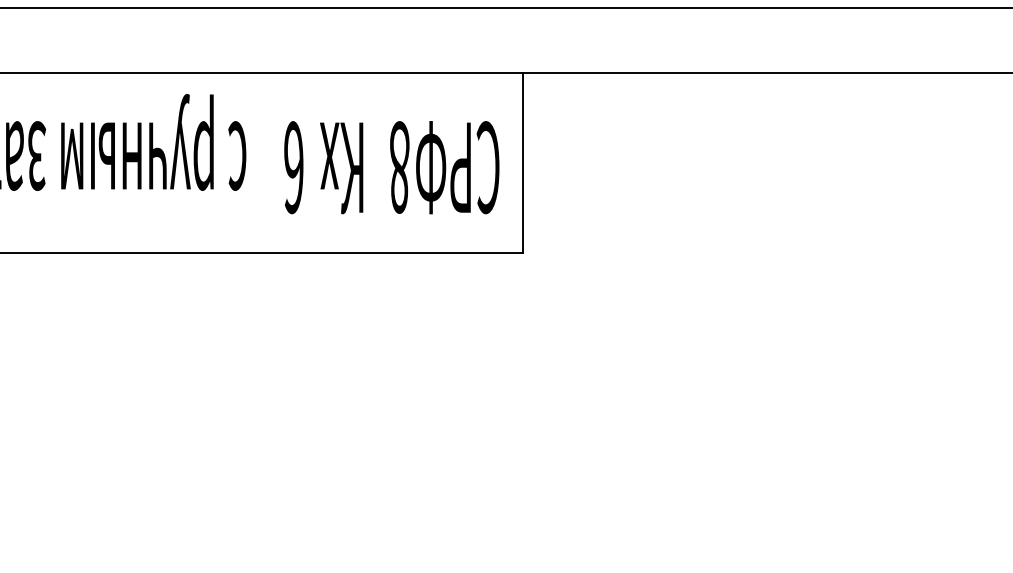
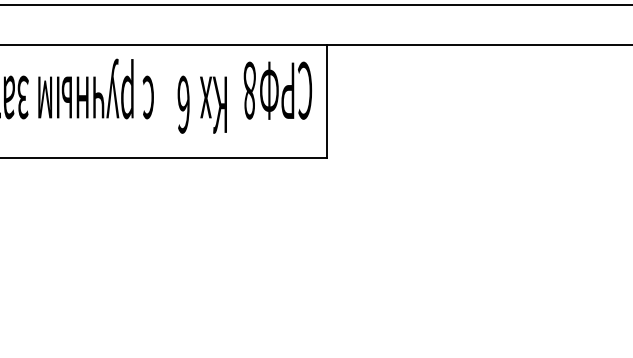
text: (444, 167) -> (277, 90), moved

